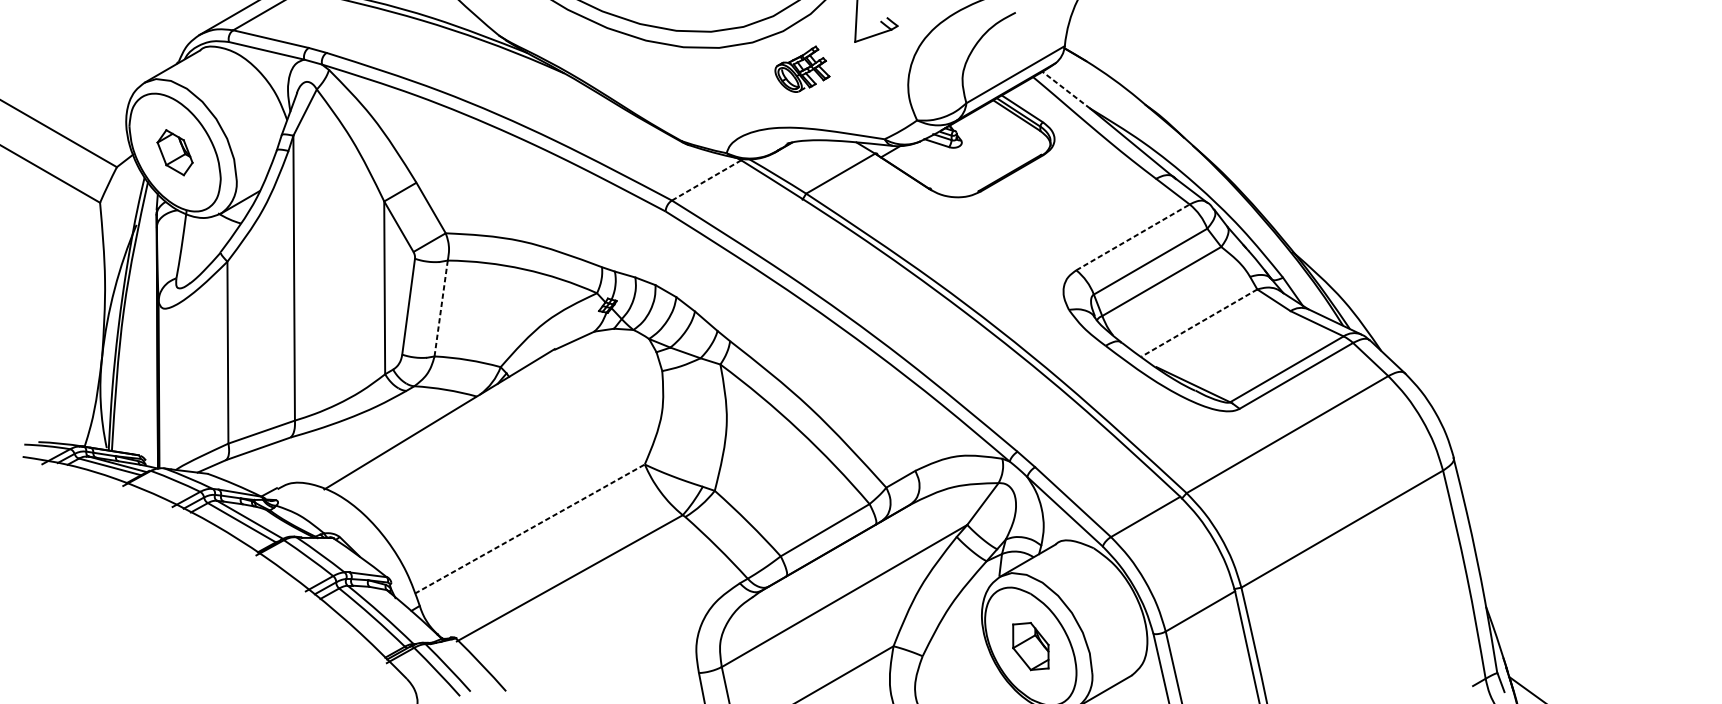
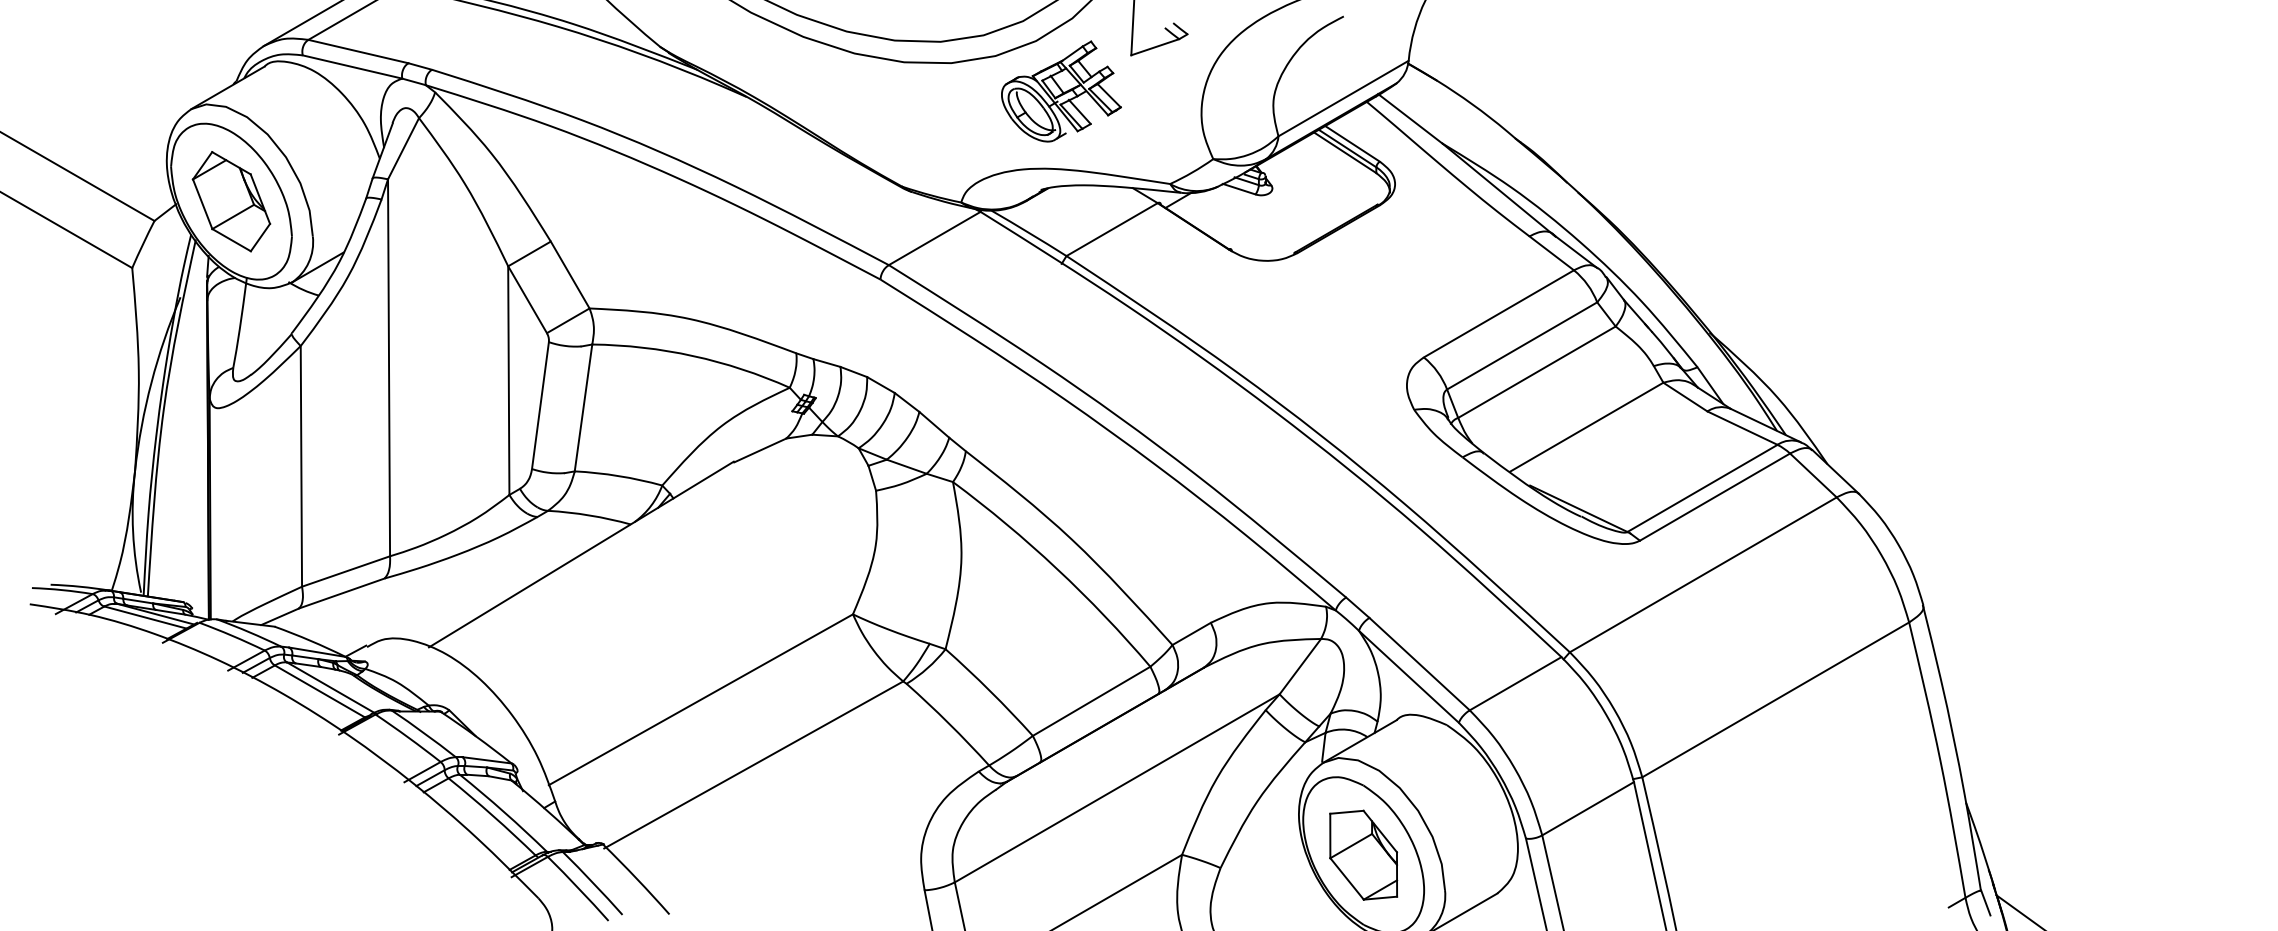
part: (802, 69) -> (1061, 91), size x1.67
line: (1066, 89) -> (1410, 118), dashed -> solid
part: (175, 152) -> (231, 201), size x1.67
line: (706, 180) -> (934, 238), dashed -> solid
line: (1132, 237) -> (1498, 313), dashed -> solid
line: (441, 308) -> (583, 408), dashed -> solid
line: (1199, 323) -> (1586, 427), dashed -> solid
line: (530, 528) -> (701, 699), dashed -> solid
part: (1030, 646) -> (1363, 854), size x1.43

